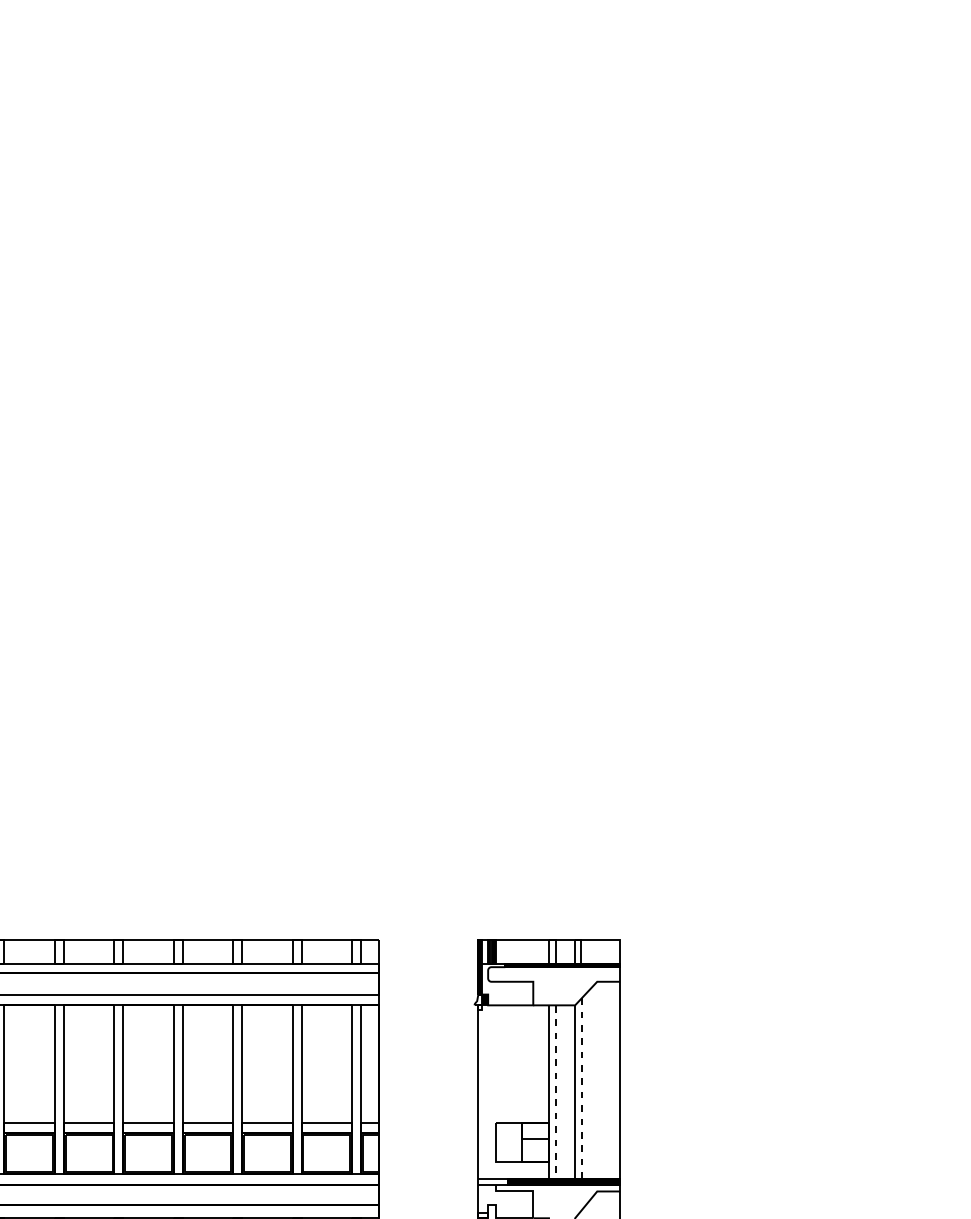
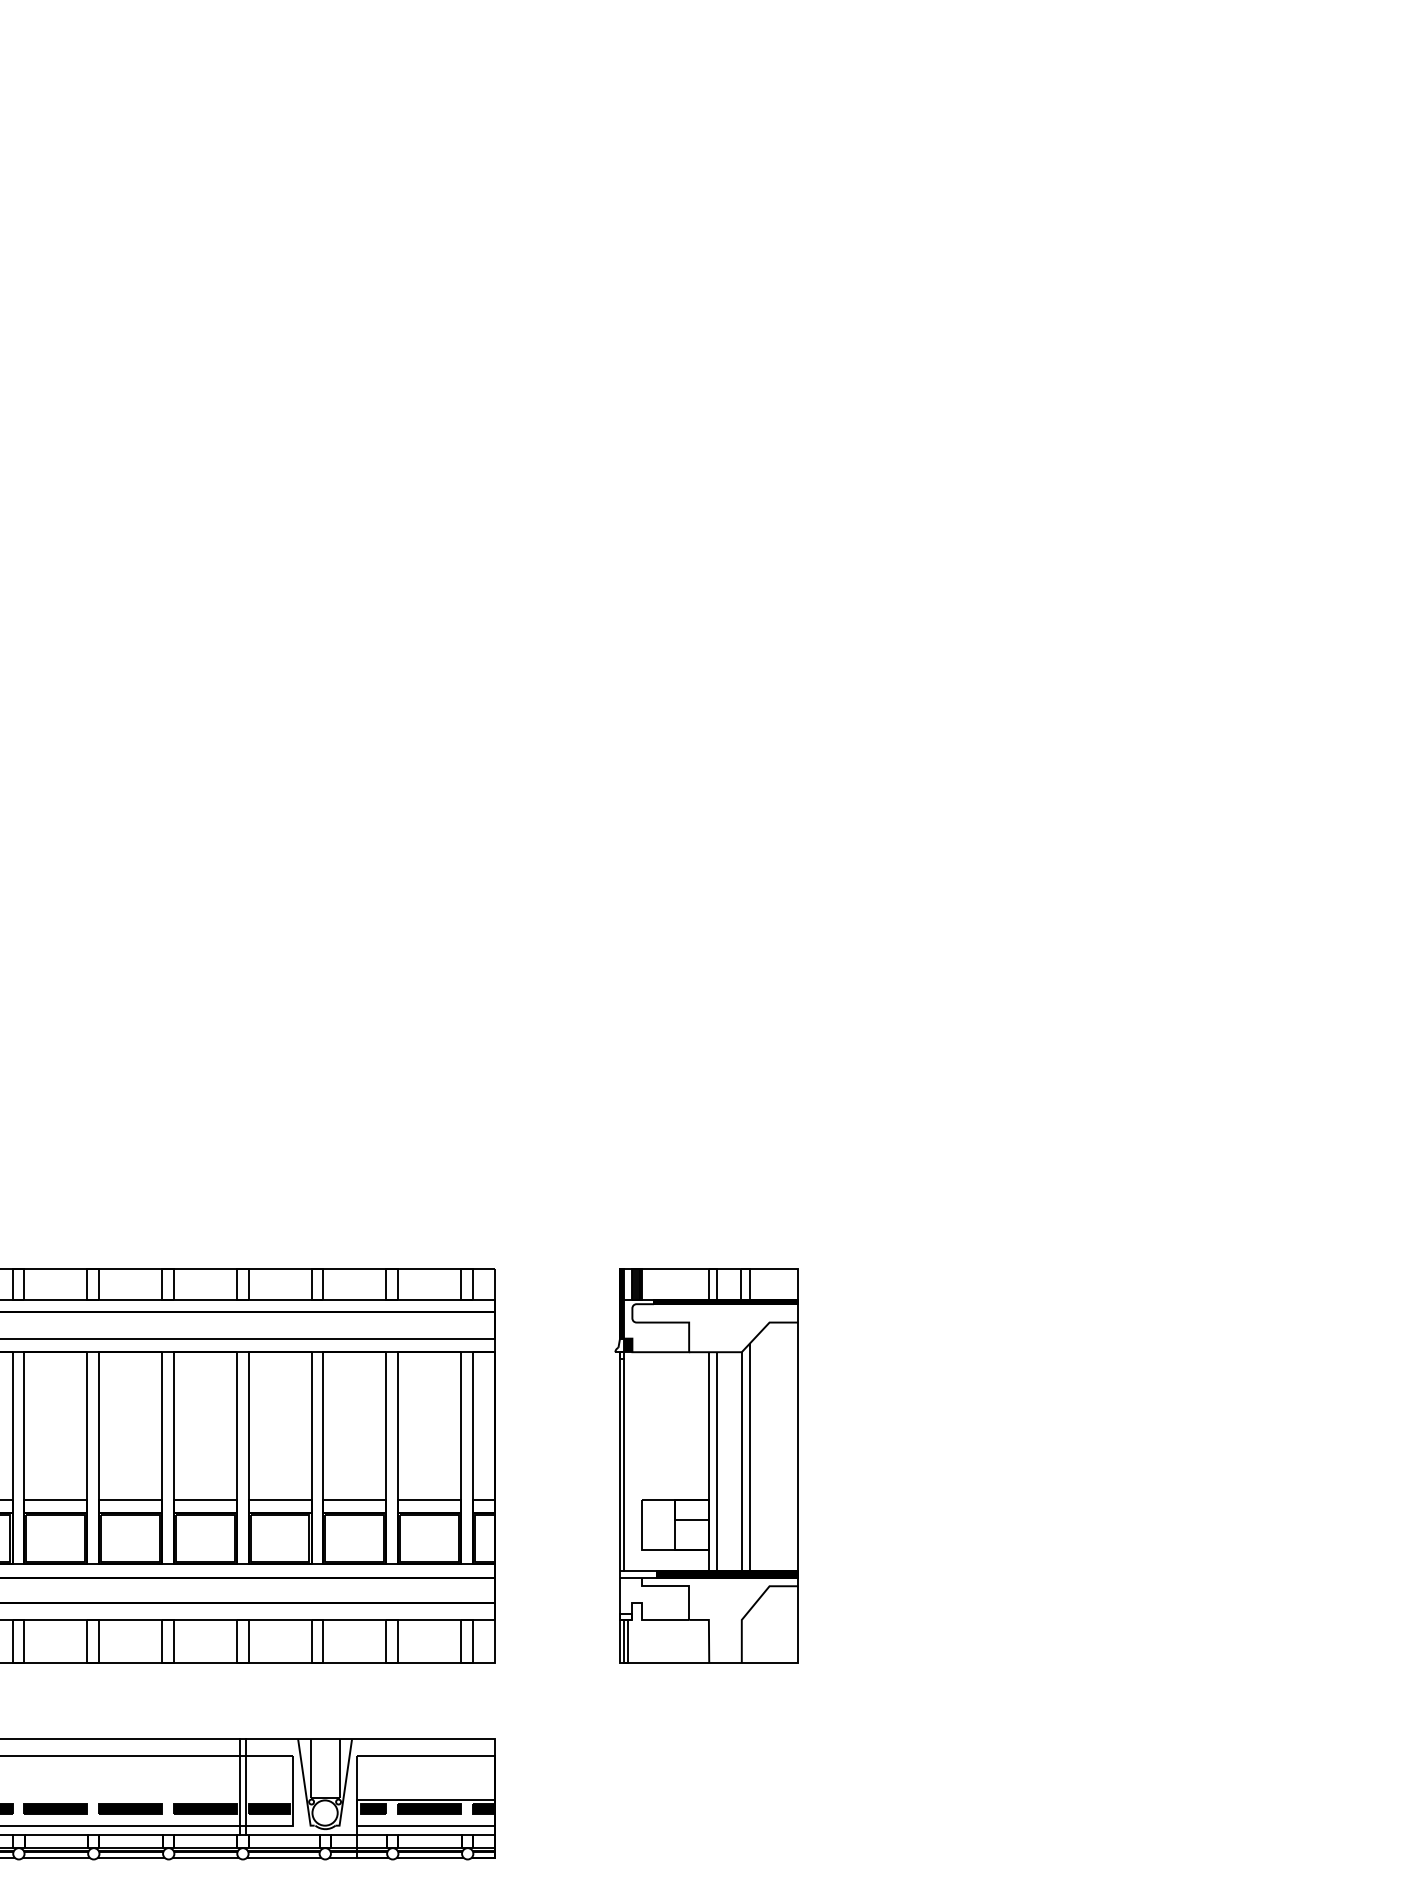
line: (582, 1091) -> (750, 1460), dashed -> solid
line: (481, 1094) -> (624, 1464), added
line: (555, 1095) -> (717, 1465), dashed -> solid

